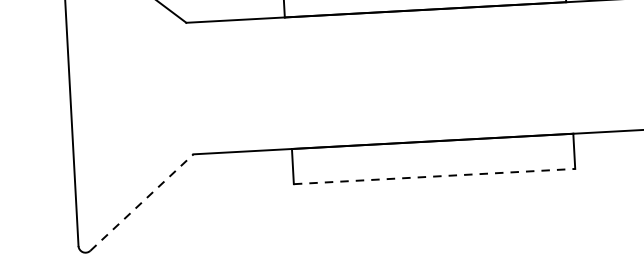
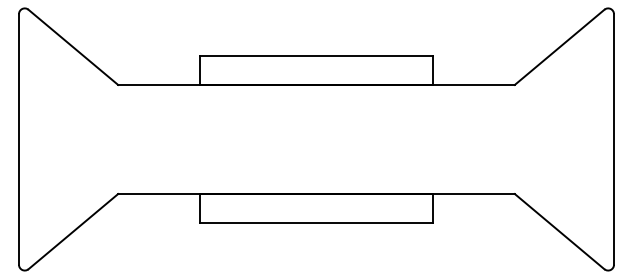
line: (434, 176) -> (316, 223), dashed -> solid
line: (142, 202) -> (73, 231), dashed -> solid

